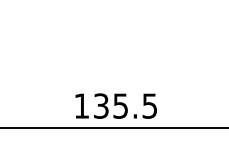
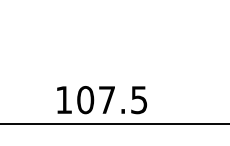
text: (110, 105) -> (95, 99), 135.5 -> 107.5

